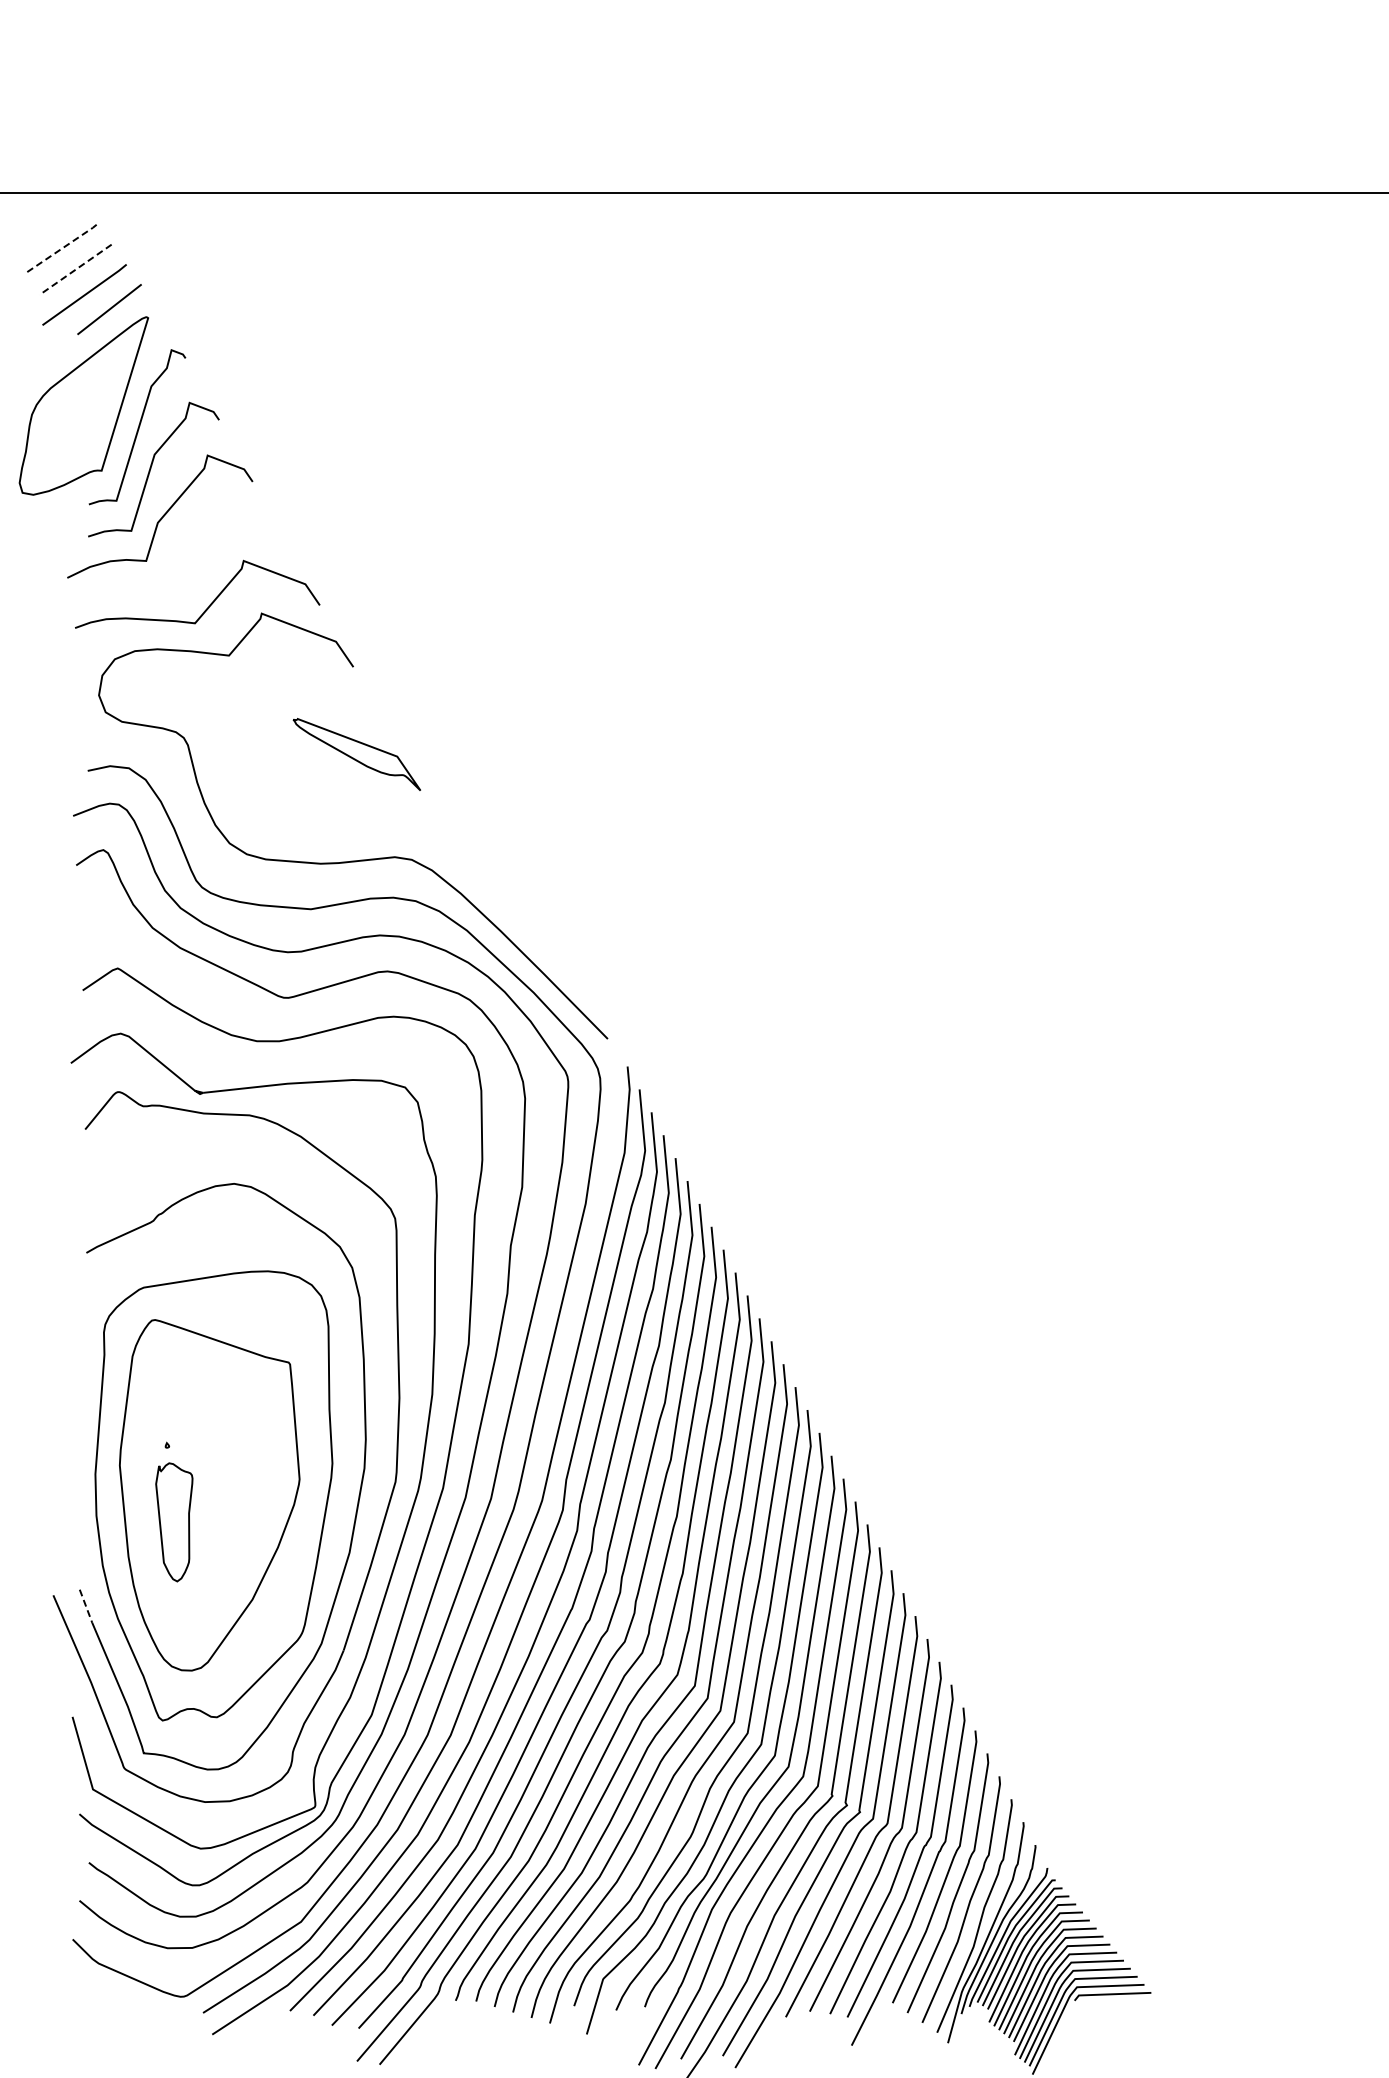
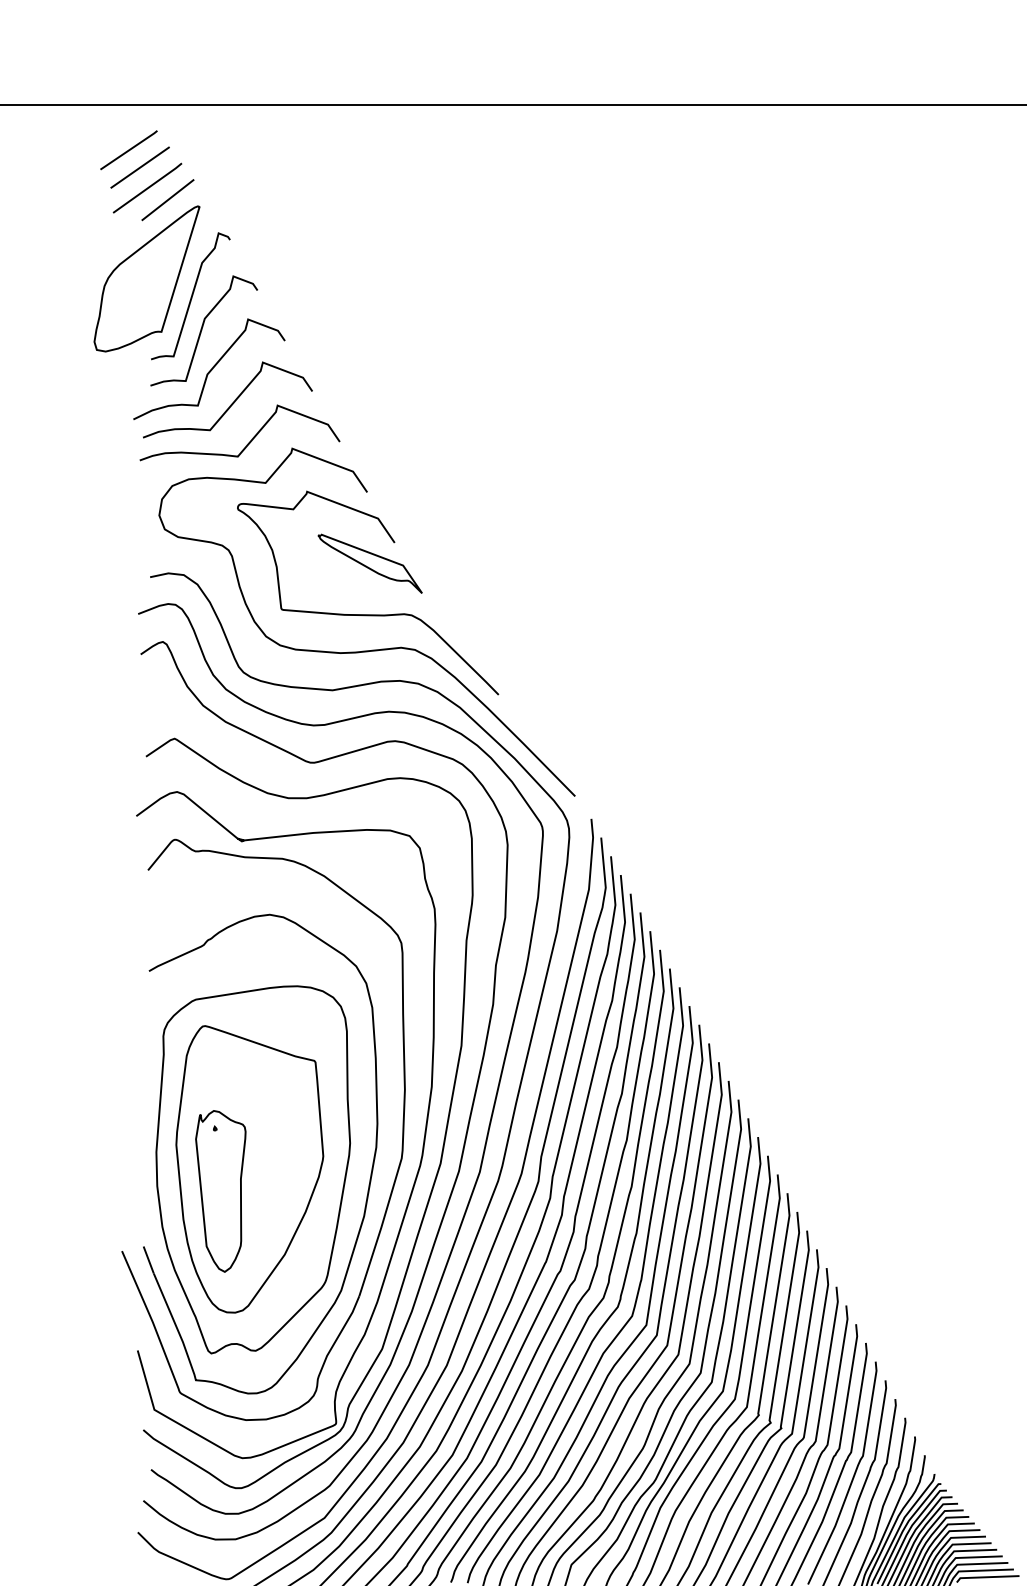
line: (62, 248) -> (129, 150), dashed -> solid
line: (75, 270) -> (140, 168), dashed -> solid
curve: (187, 558) -> (231, 403), added
curve: (354, 816) -> (368, 614), added
part: (174, 1522) -> (221, 1191), size x1.67
line: (86, 1606) -> (149, 1260), dashed -> solid

